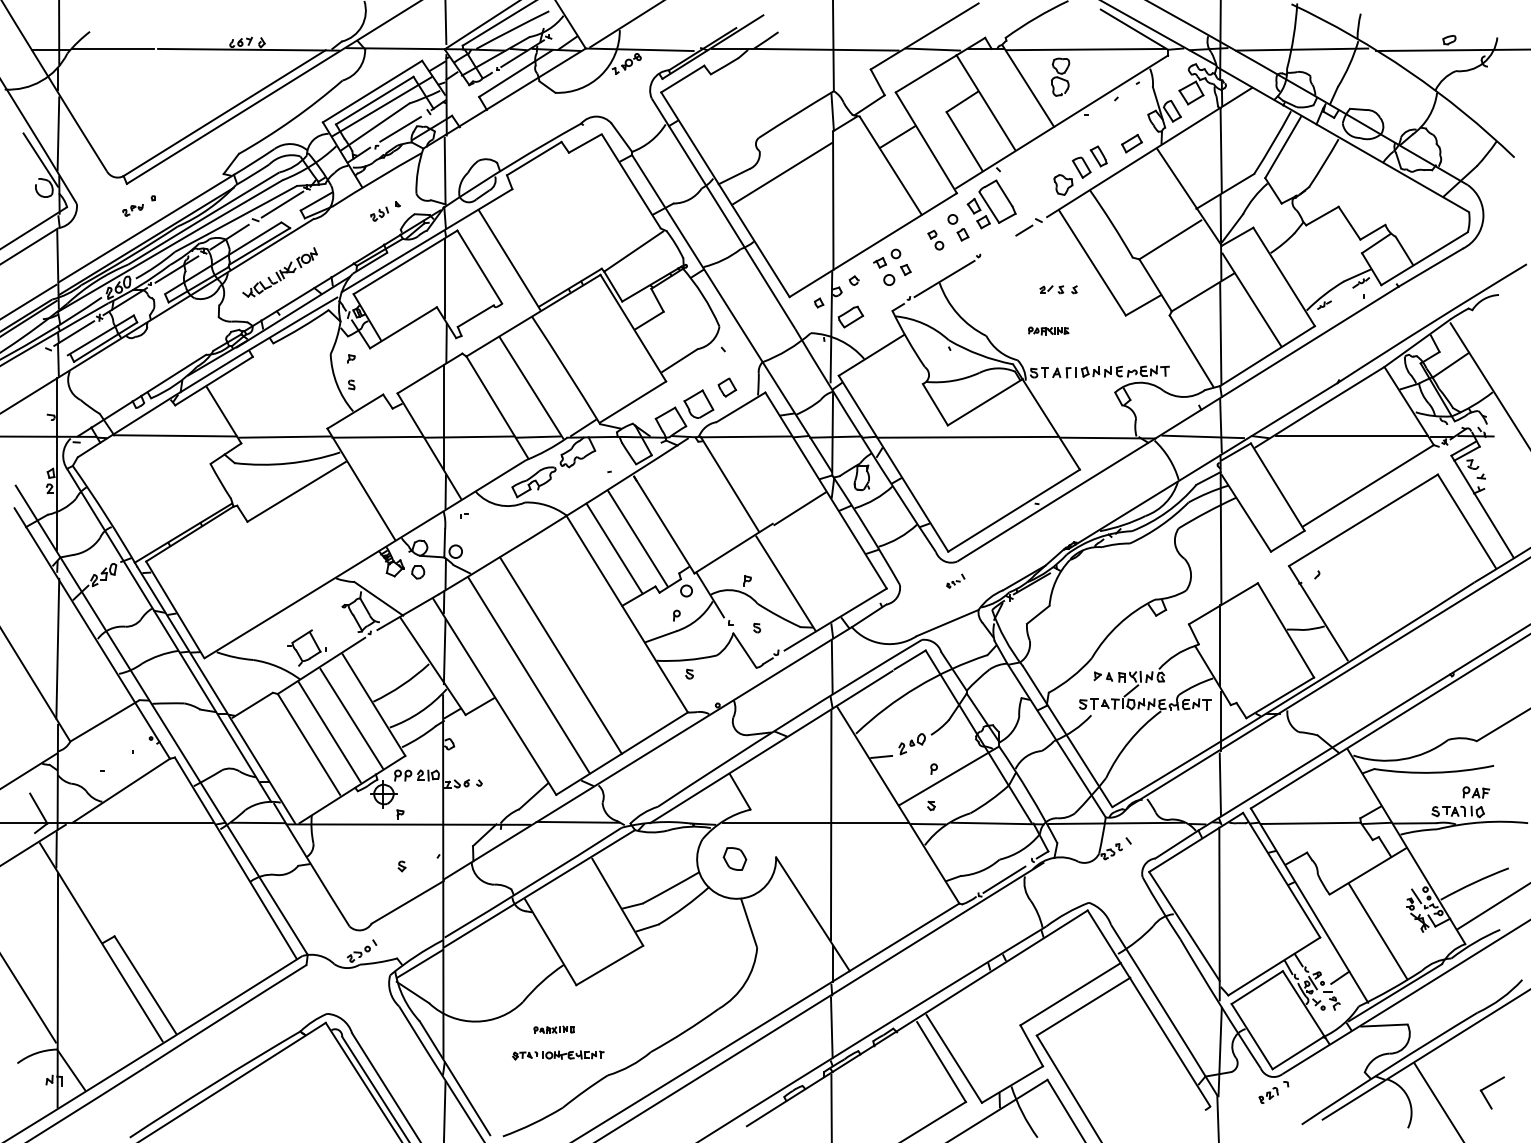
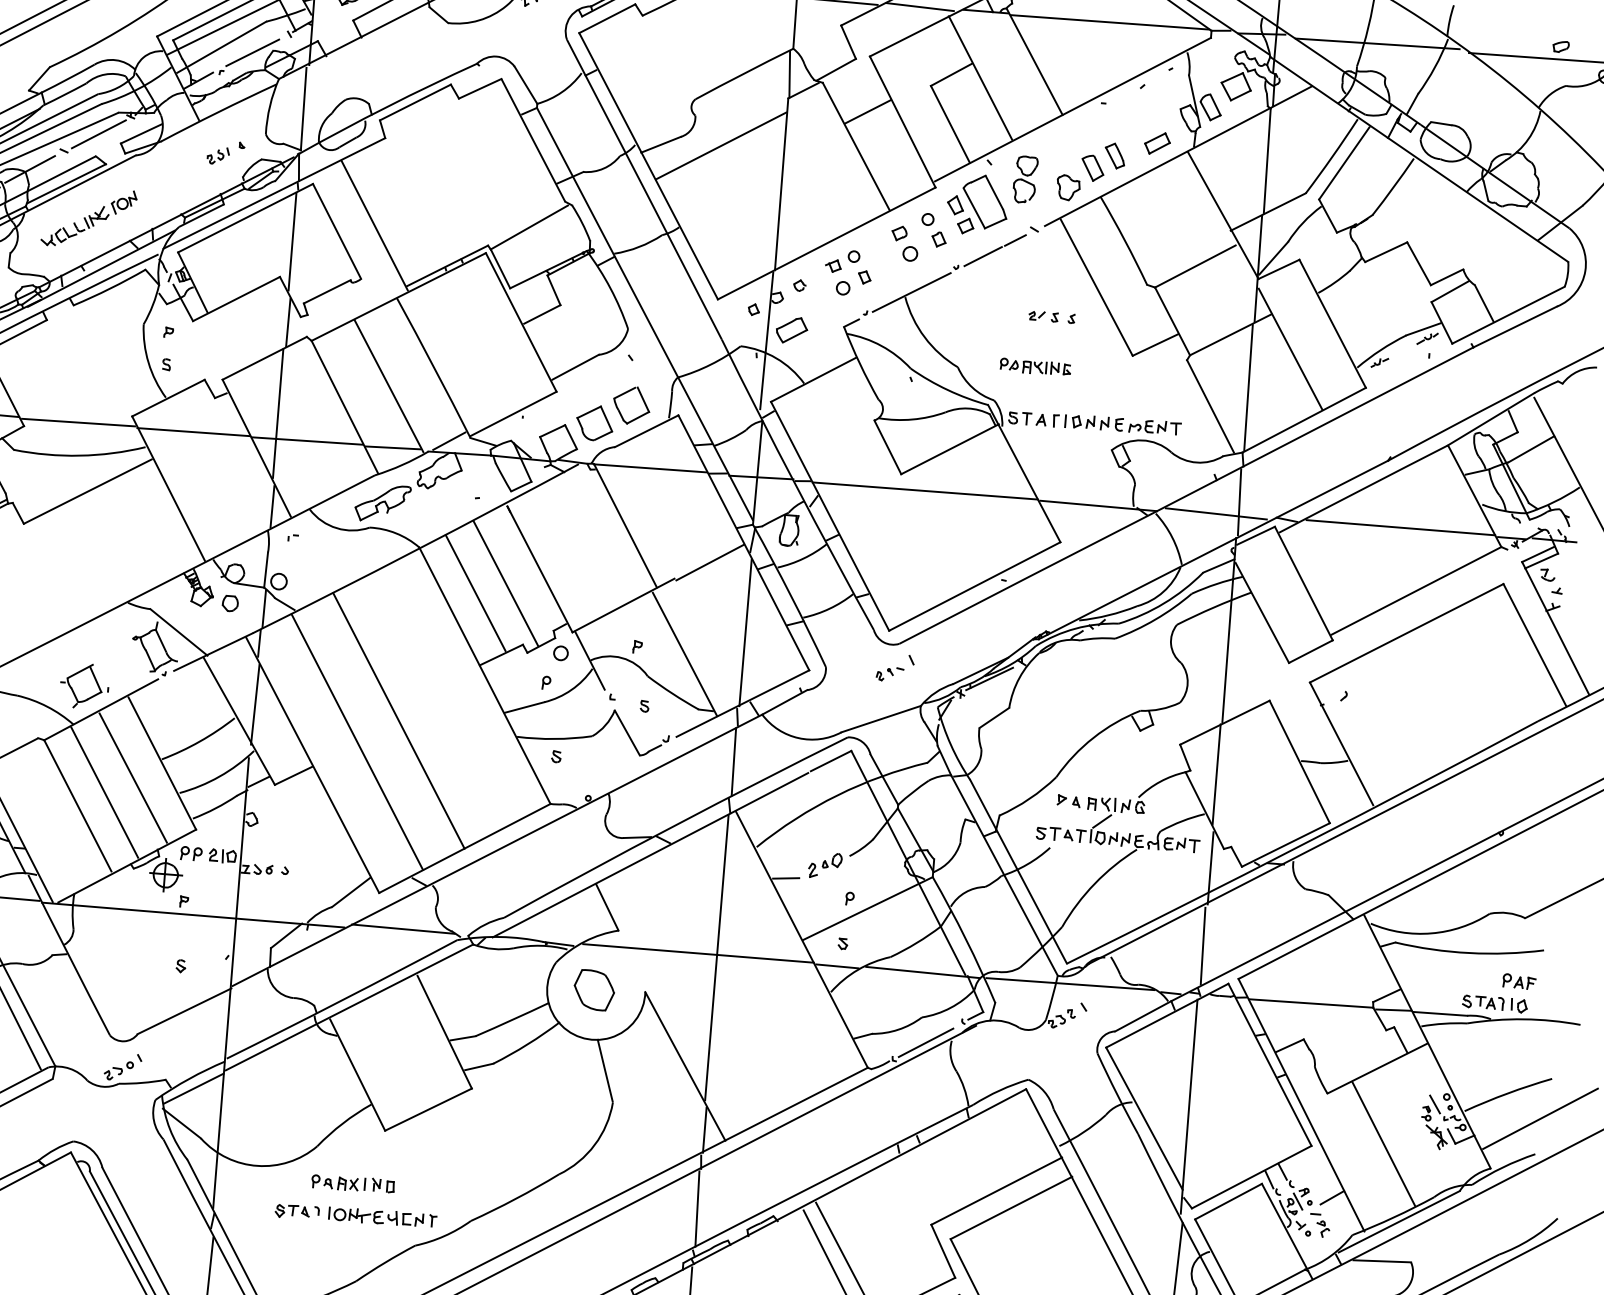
part: (1060, 76) -> (1025, 178), moved
part: (935, 239) -> (904, 242), size x1.43
line: (999, 245) -> (983, 256), added
part: (1048, 330) -> (1035, 366), size x1.43
part: (727, 387) -> (631, 405), size x1.67
line: (833, 562) -> (745, 632), added
part: (955, 580) -> (895, 667), size x1.67
part: (734, 858) -> (593, 989), size x1.43
part: (553, 1029) -> (352, 1183), size x1.67
part: (557, 1055) -> (354, 1215), size x1.43

